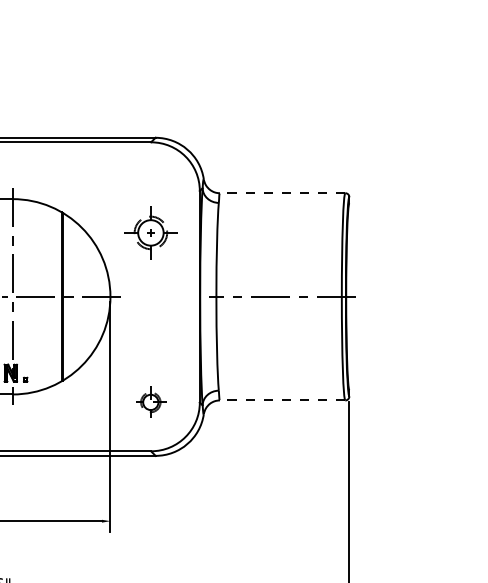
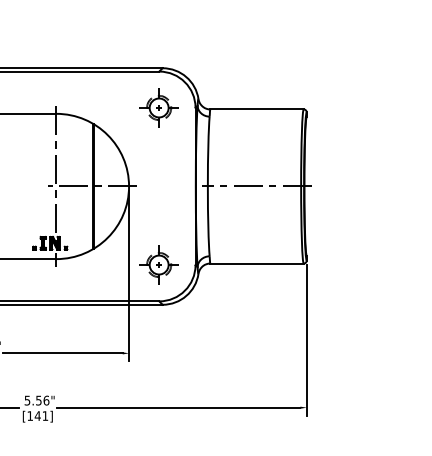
line: (283, 193) -> (257, 109), dashed -> solid
part: (150, 232) -> (158, 107), moved
line: (283, 400) -> (257, 263), dashed -> solid
part: (150, 401) -> (158, 264), size x1.67

